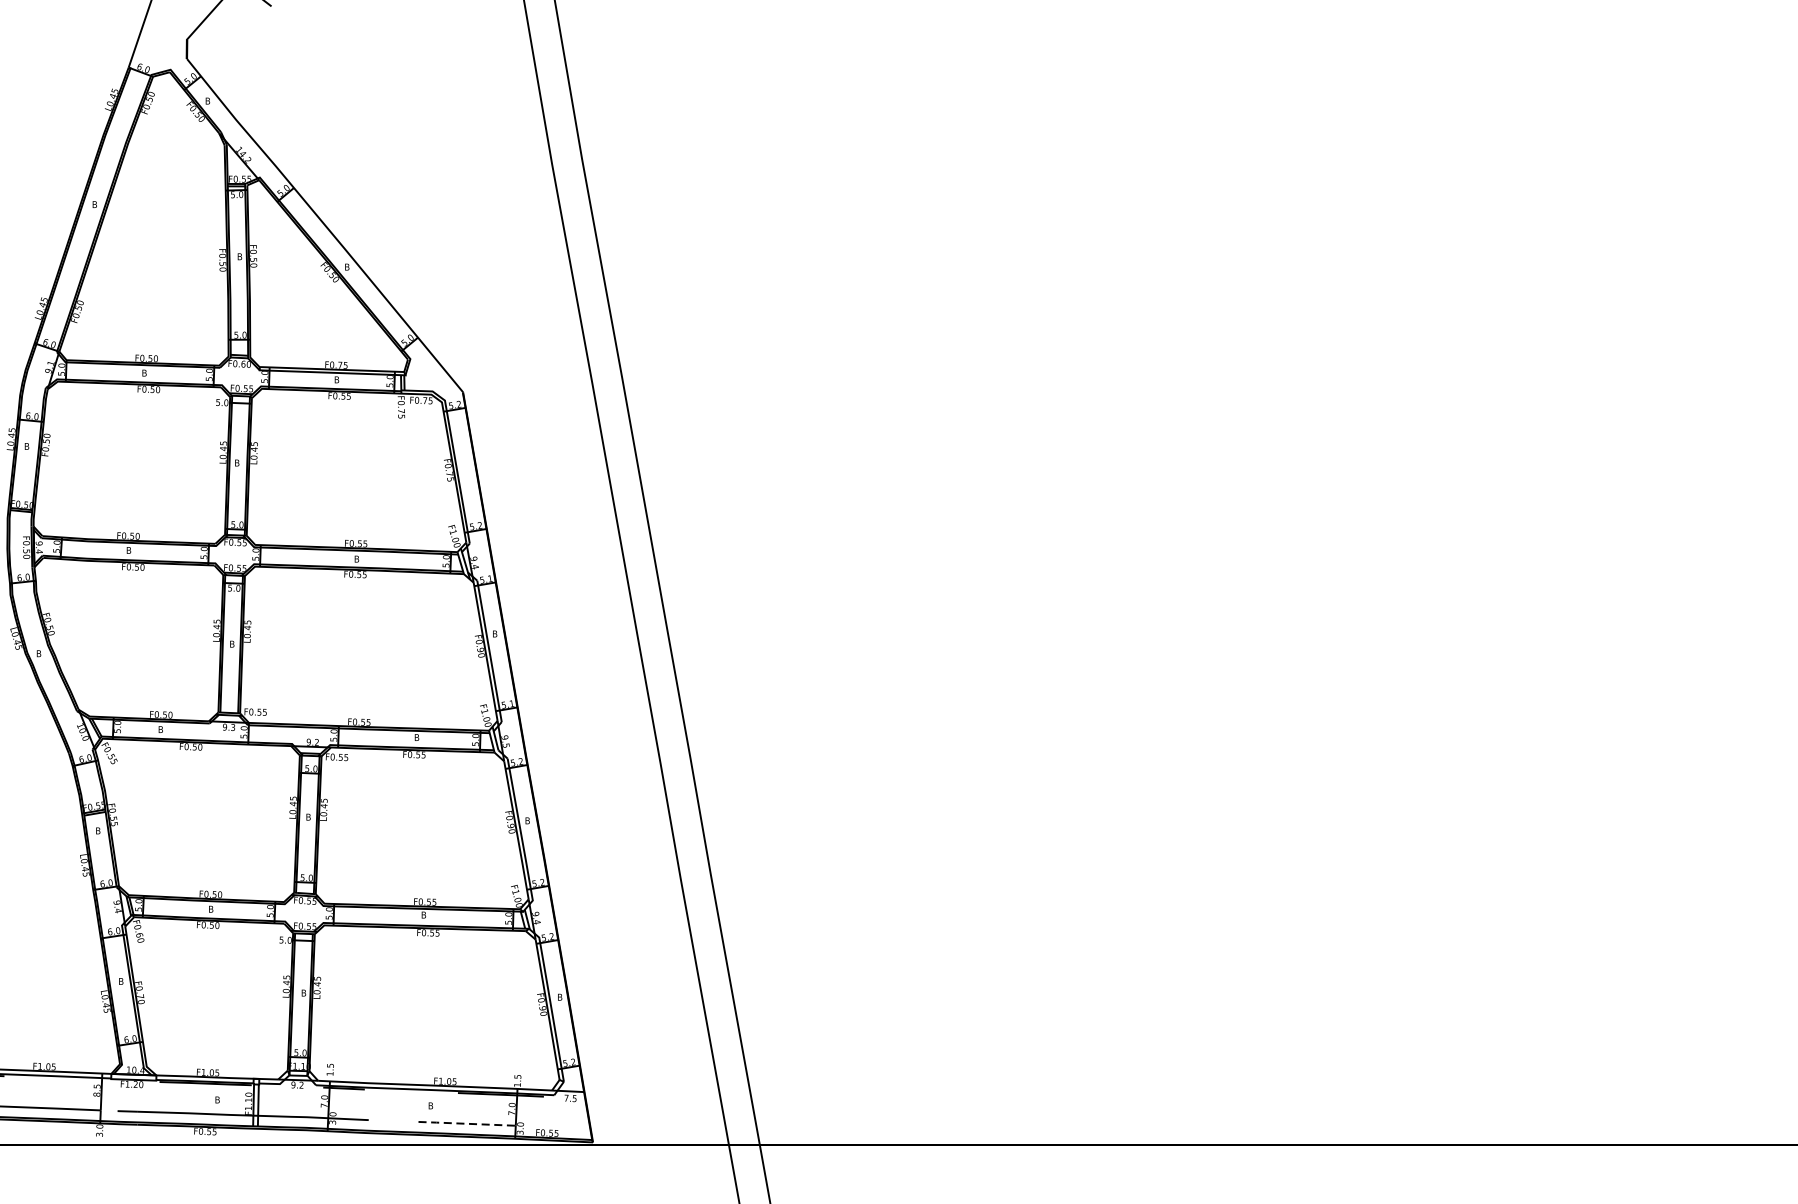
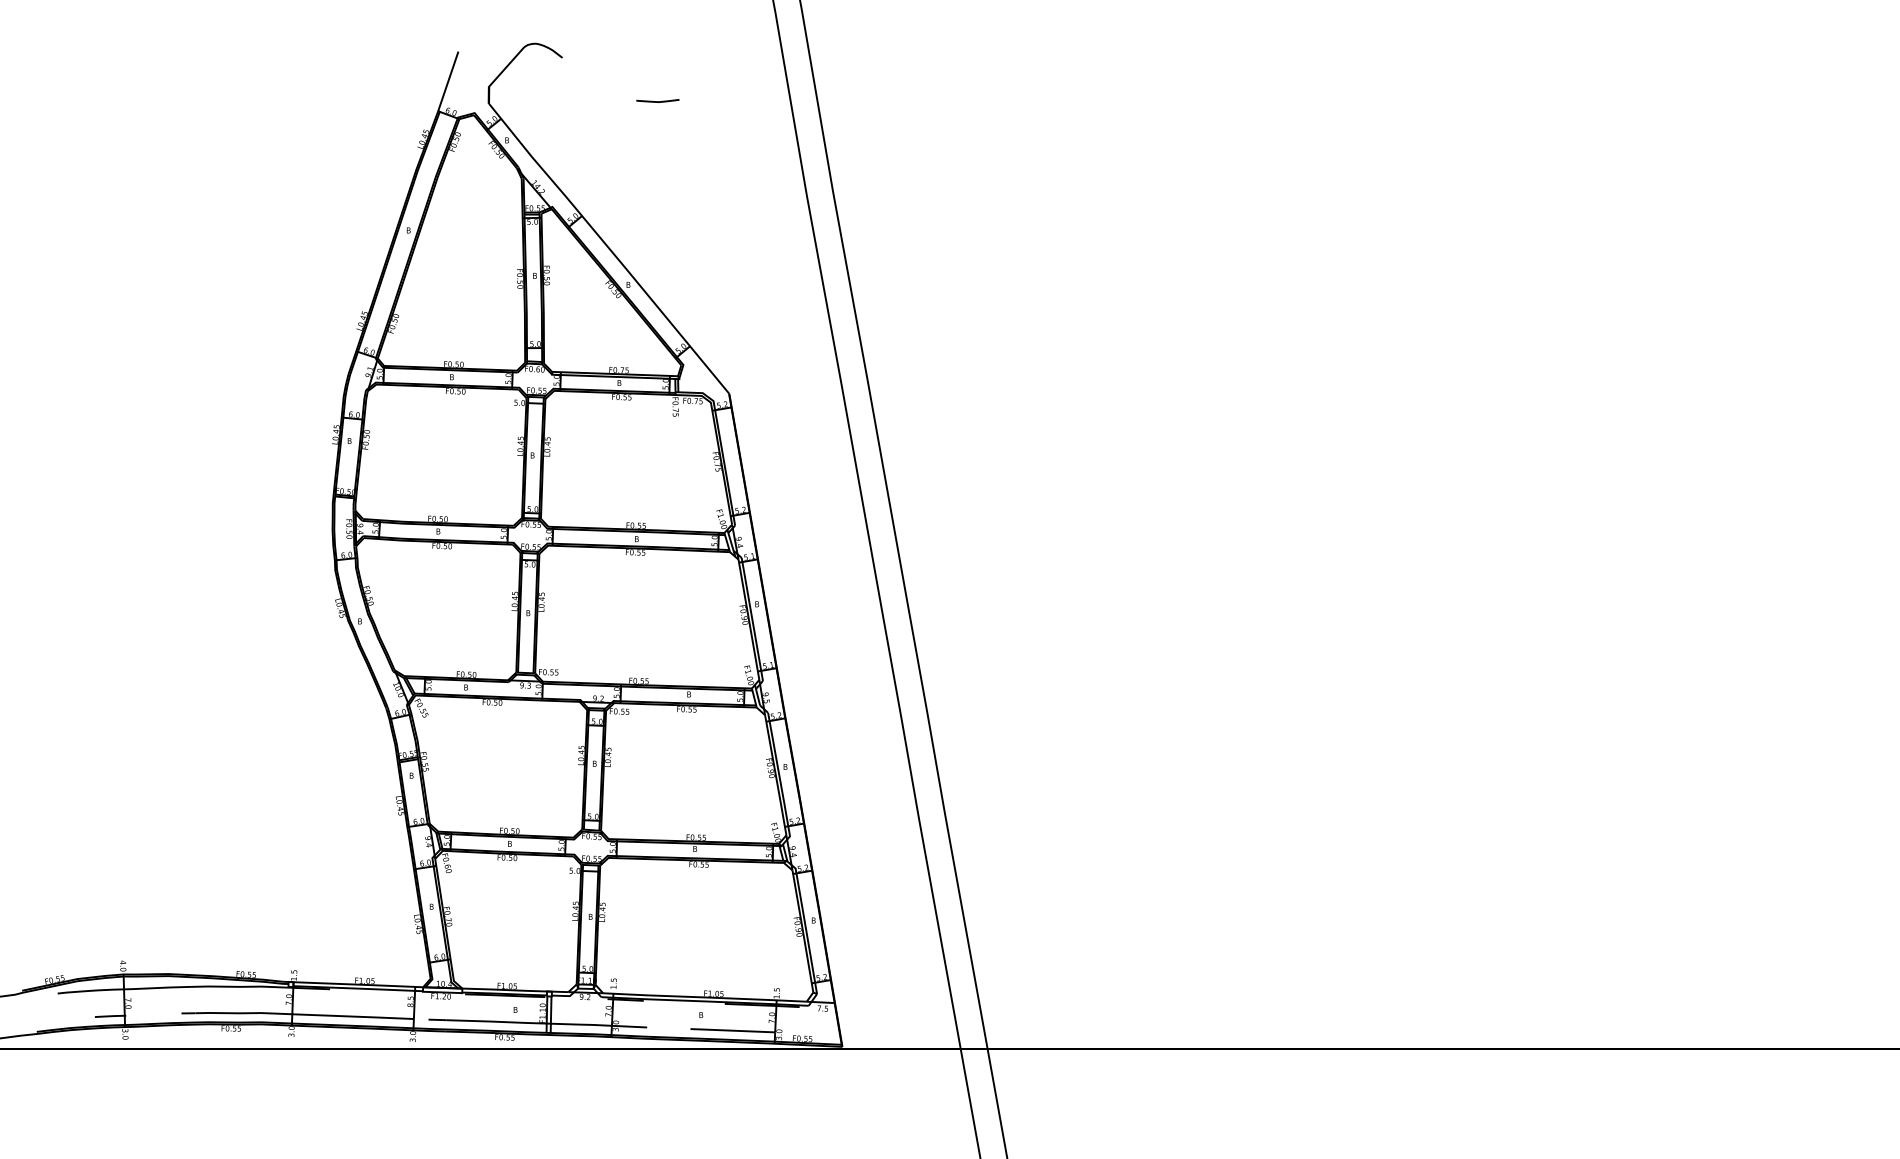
line: (380, 56) -> (657, 101), added
line: (467, 1123) -> (733, 1030), dashed -> solid

